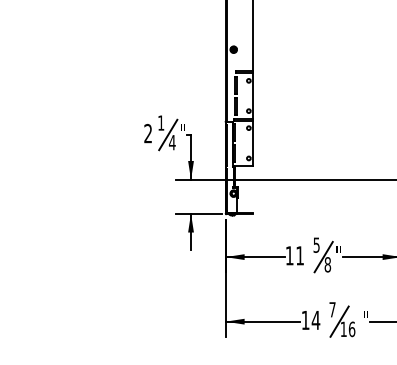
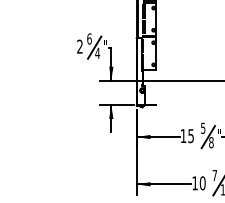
text: (161, 122) -> (89, 38), 1 -> 6
text: (299, 255) -> (190, 135), 11 -> 15
text: (315, 320) -> (202, 183), 14 -> 10

